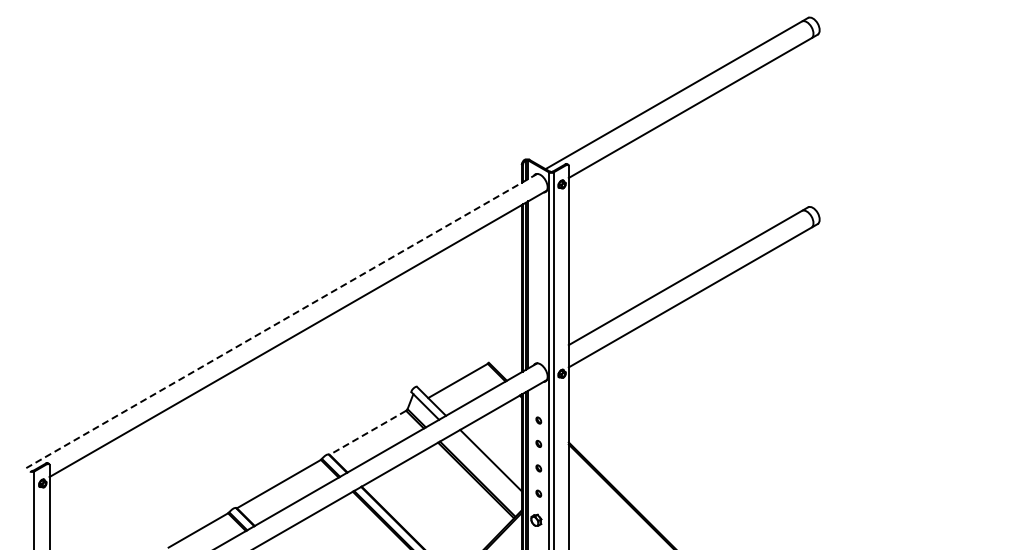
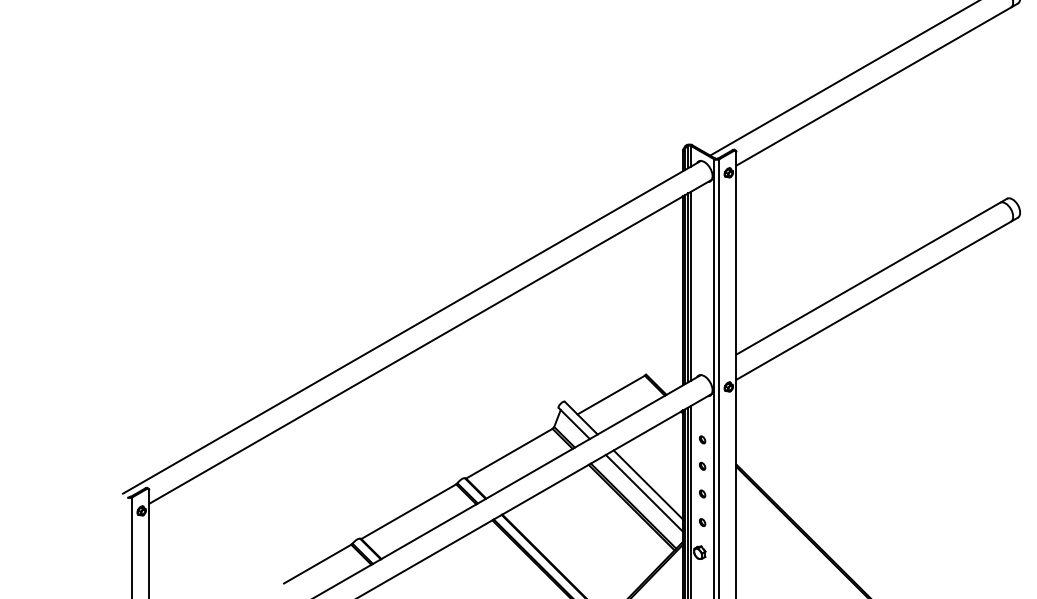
line: (281, 320) -> (411, 326), dashed -> solid
line: (367, 433) -> (508, 454), dashed -> solid
line: (487, 467) -> (644, 492), added

